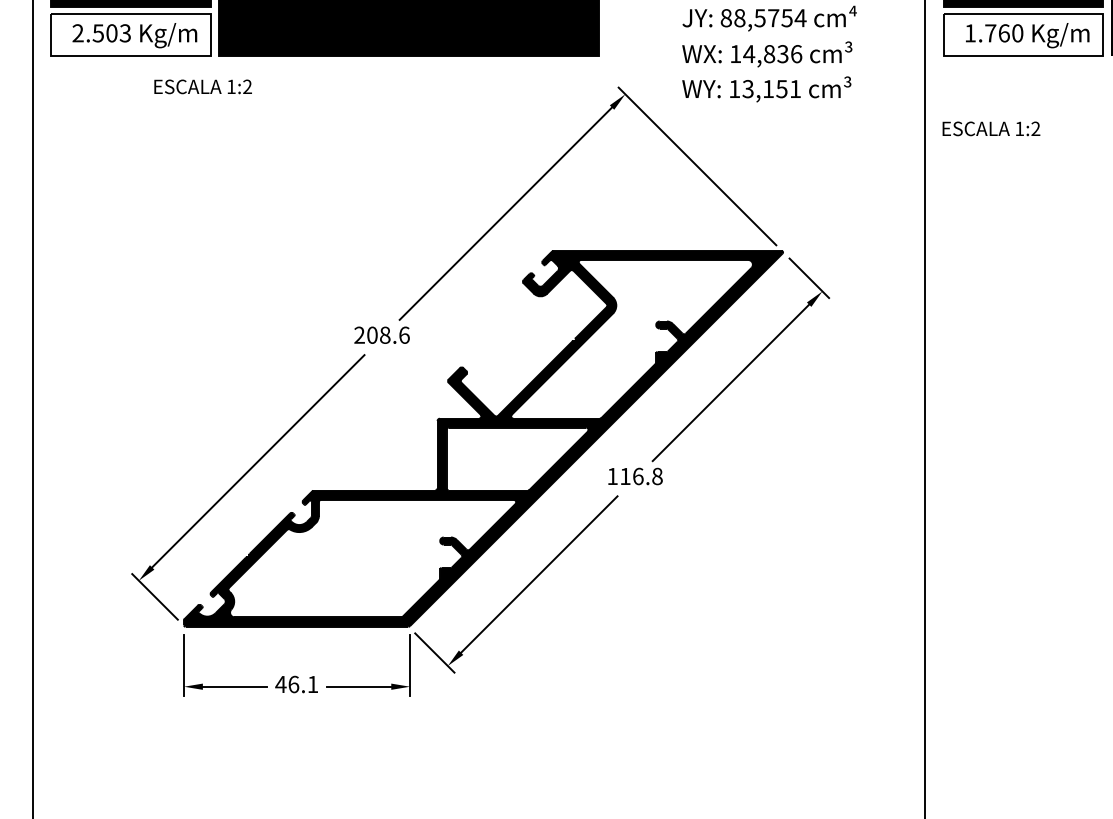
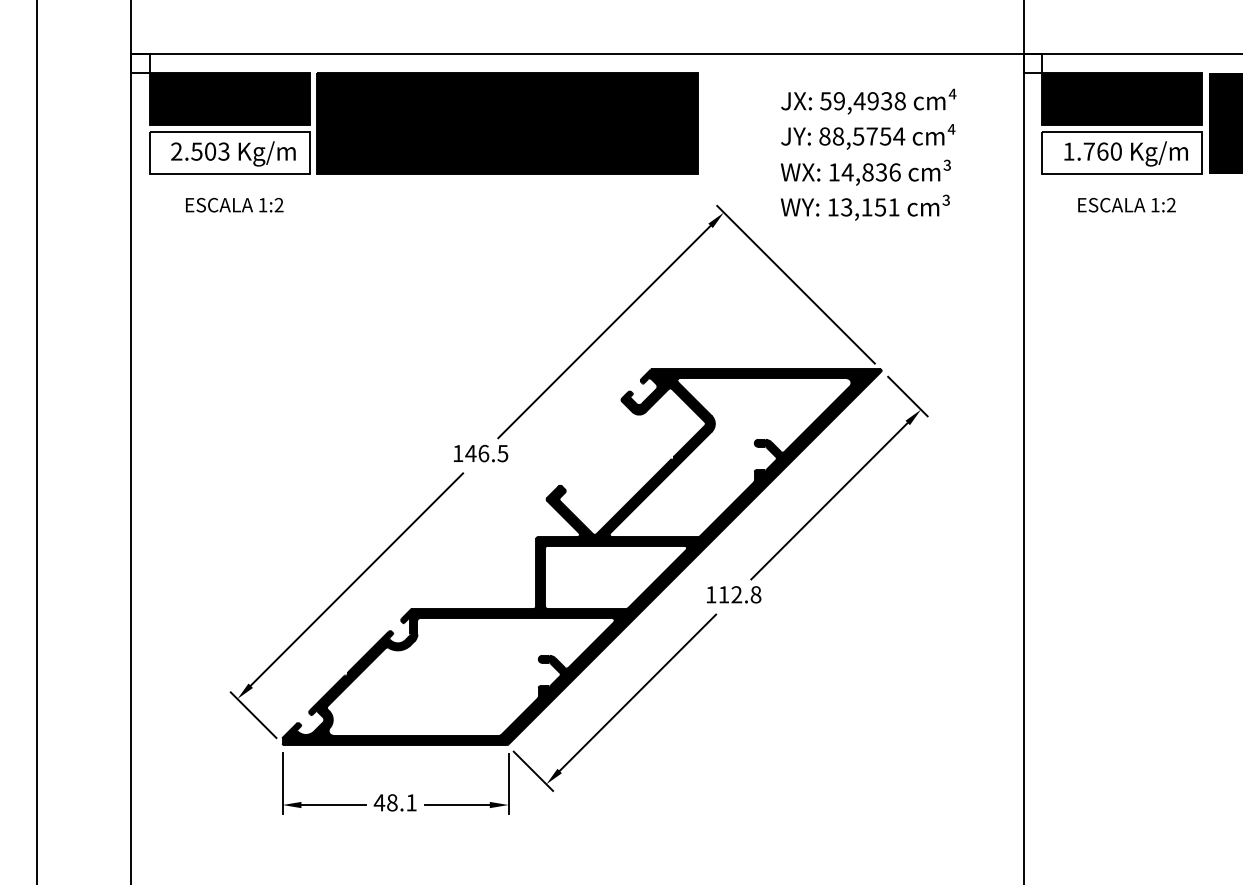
text: (202, 86) -> (234, 204), moved
text: (990, 128) -> (1126, 204), moved
text: (381, 335) -> (480, 453), 208.6 -> 146.5
text: (637, 476) -> (736, 594), 116.8 -> 112.8
text: (293, 684) -> (392, 802), 46.1 -> 48.1

